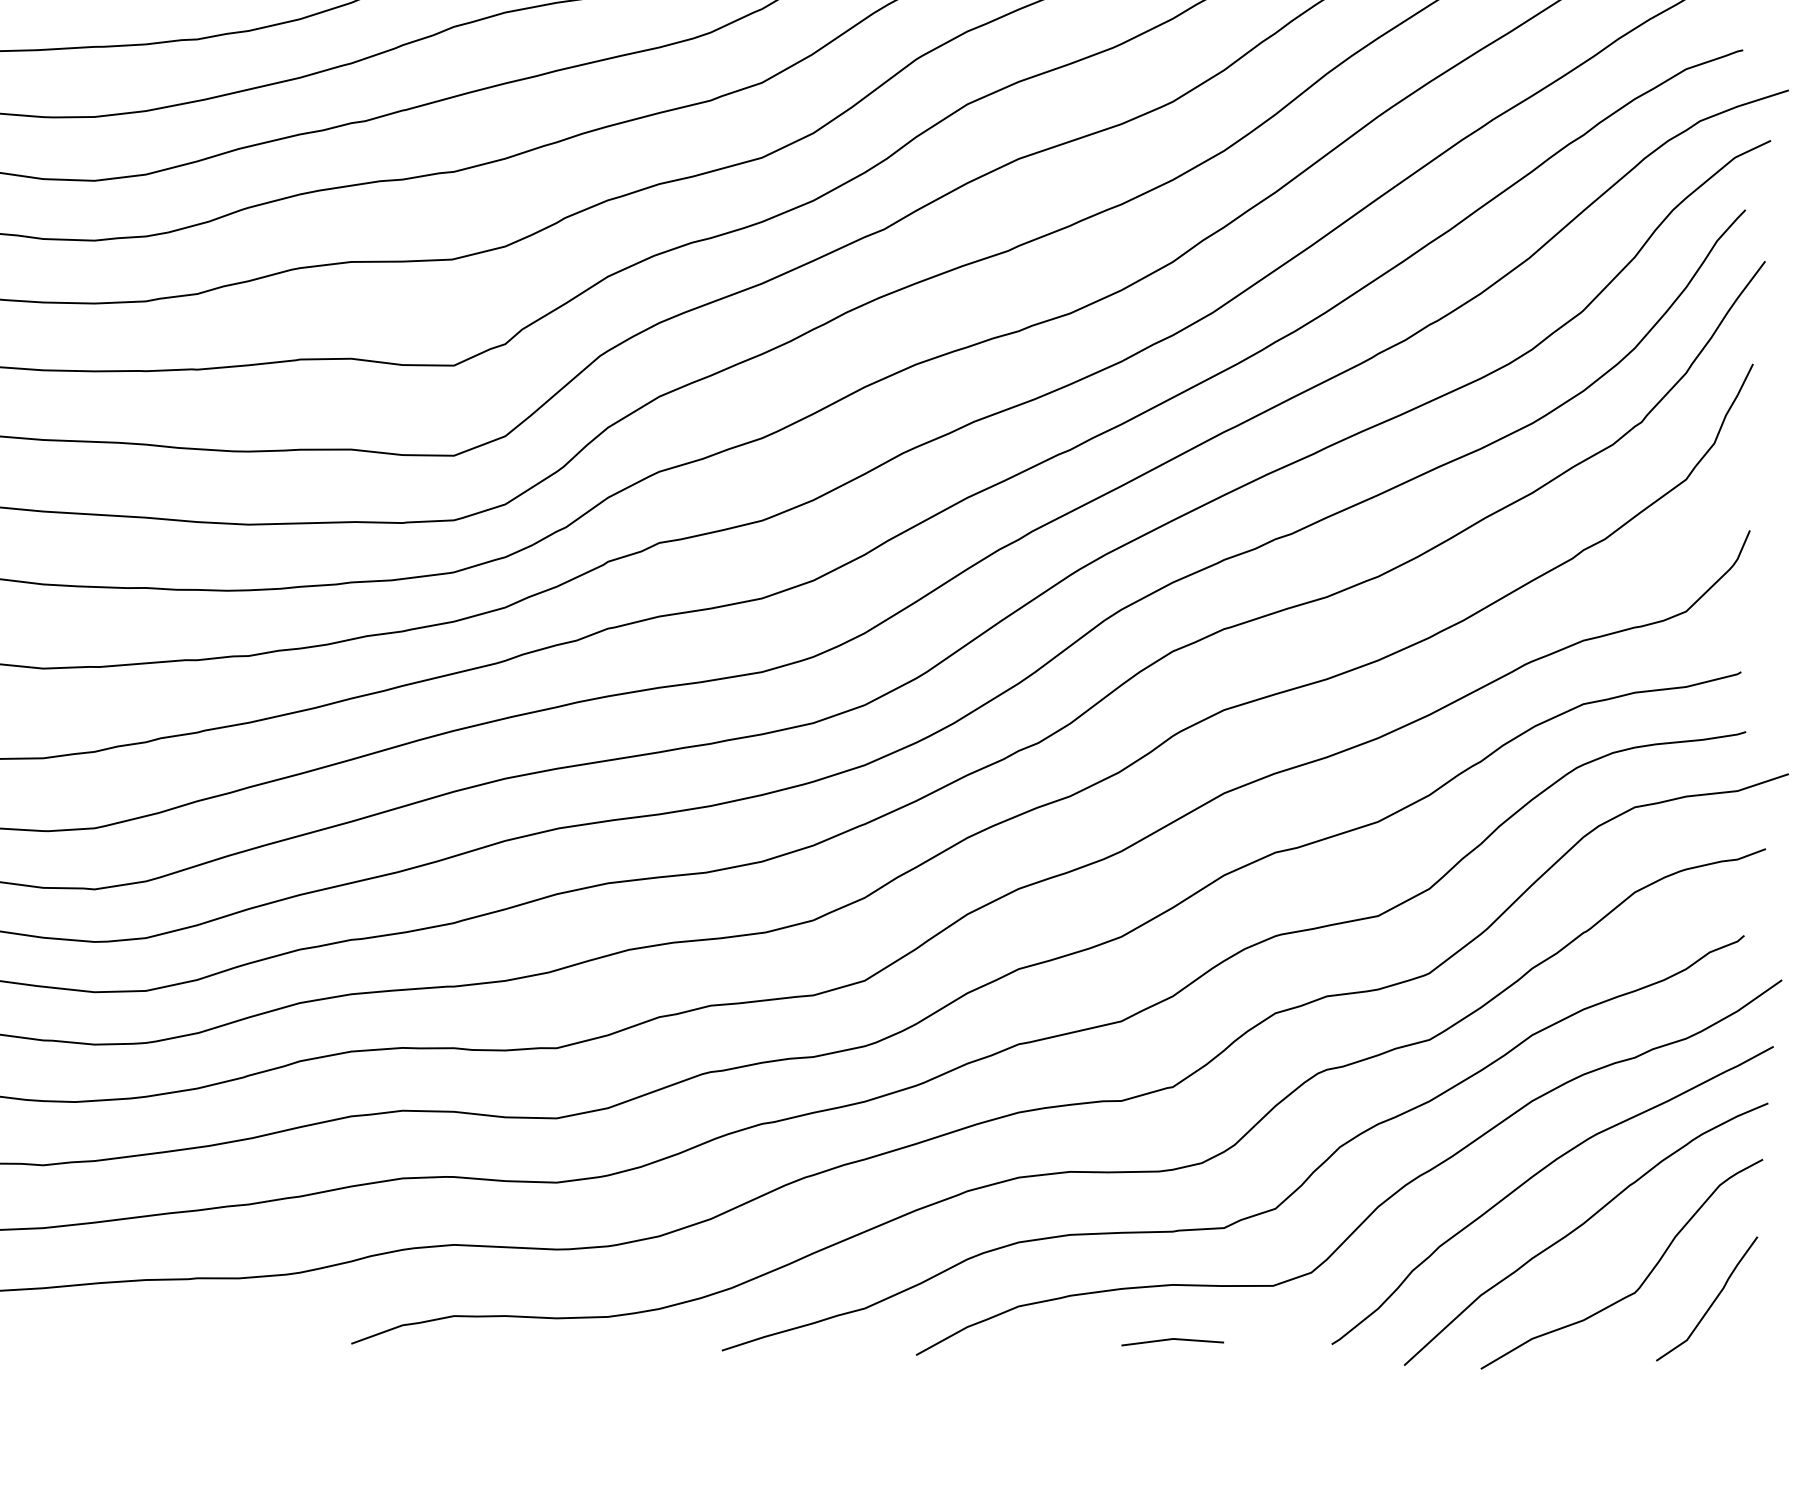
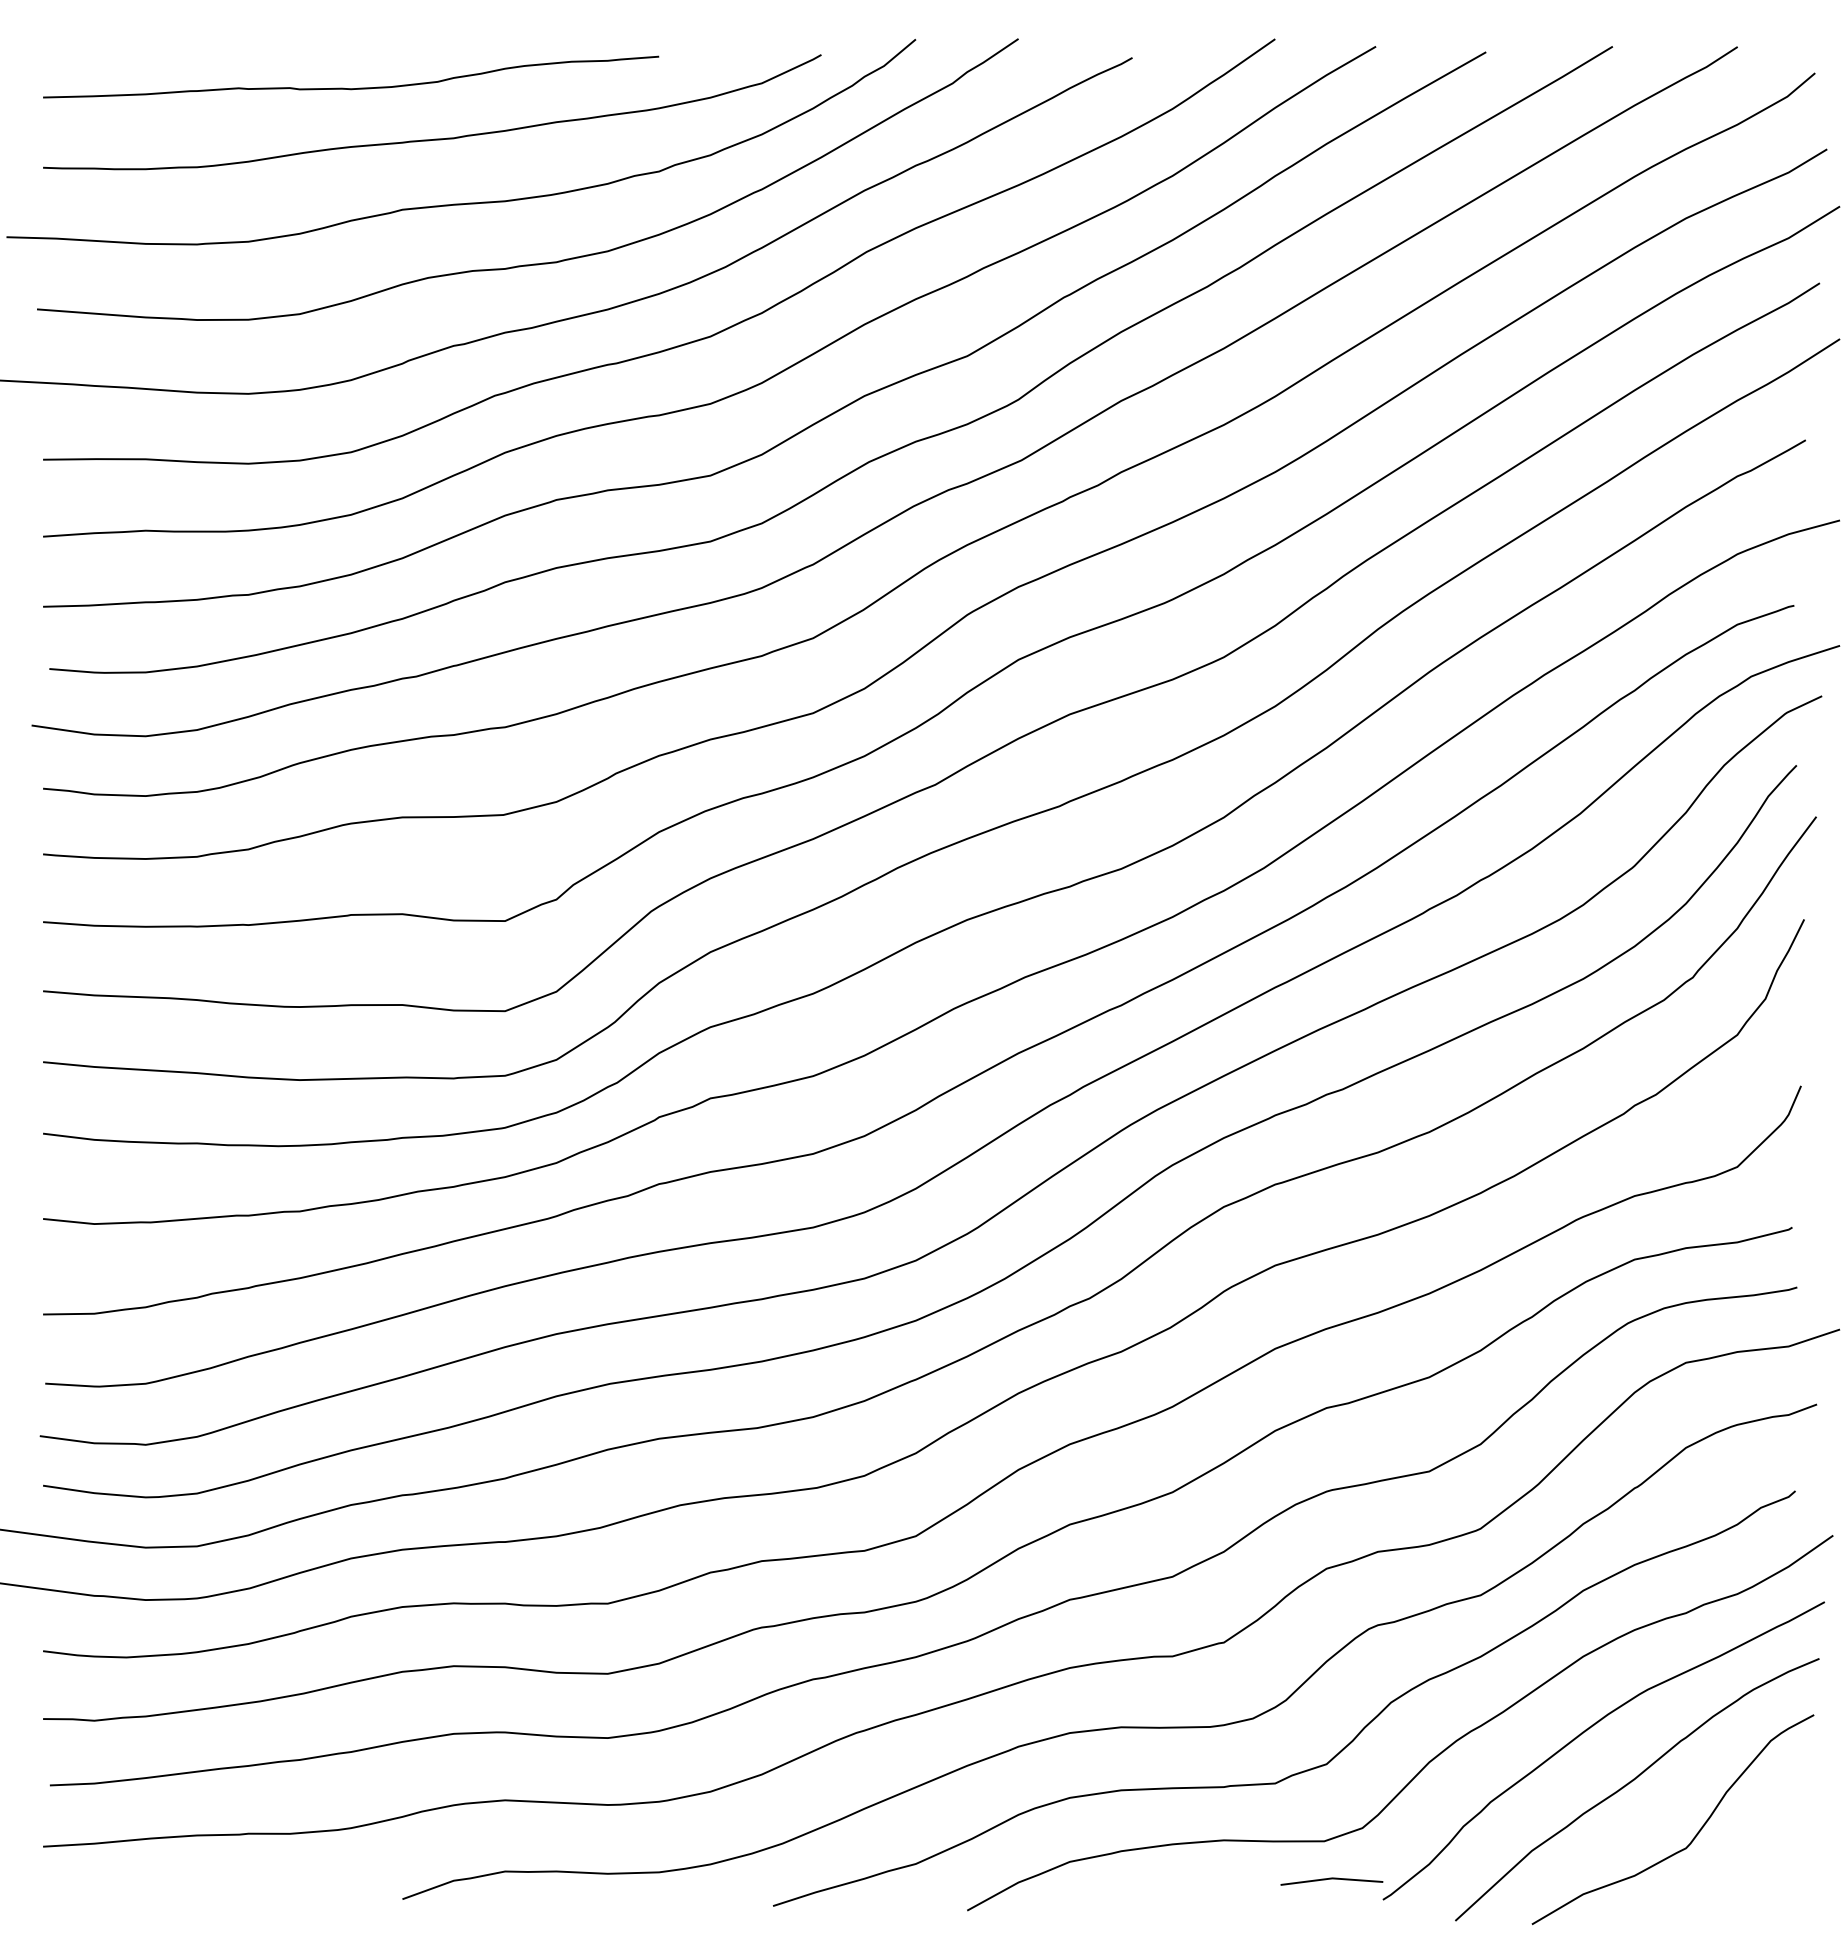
curve: (1712, 1302) -> (1763, 1857), removed
line: (1172, 1340) -> (1331, 1879), moved

